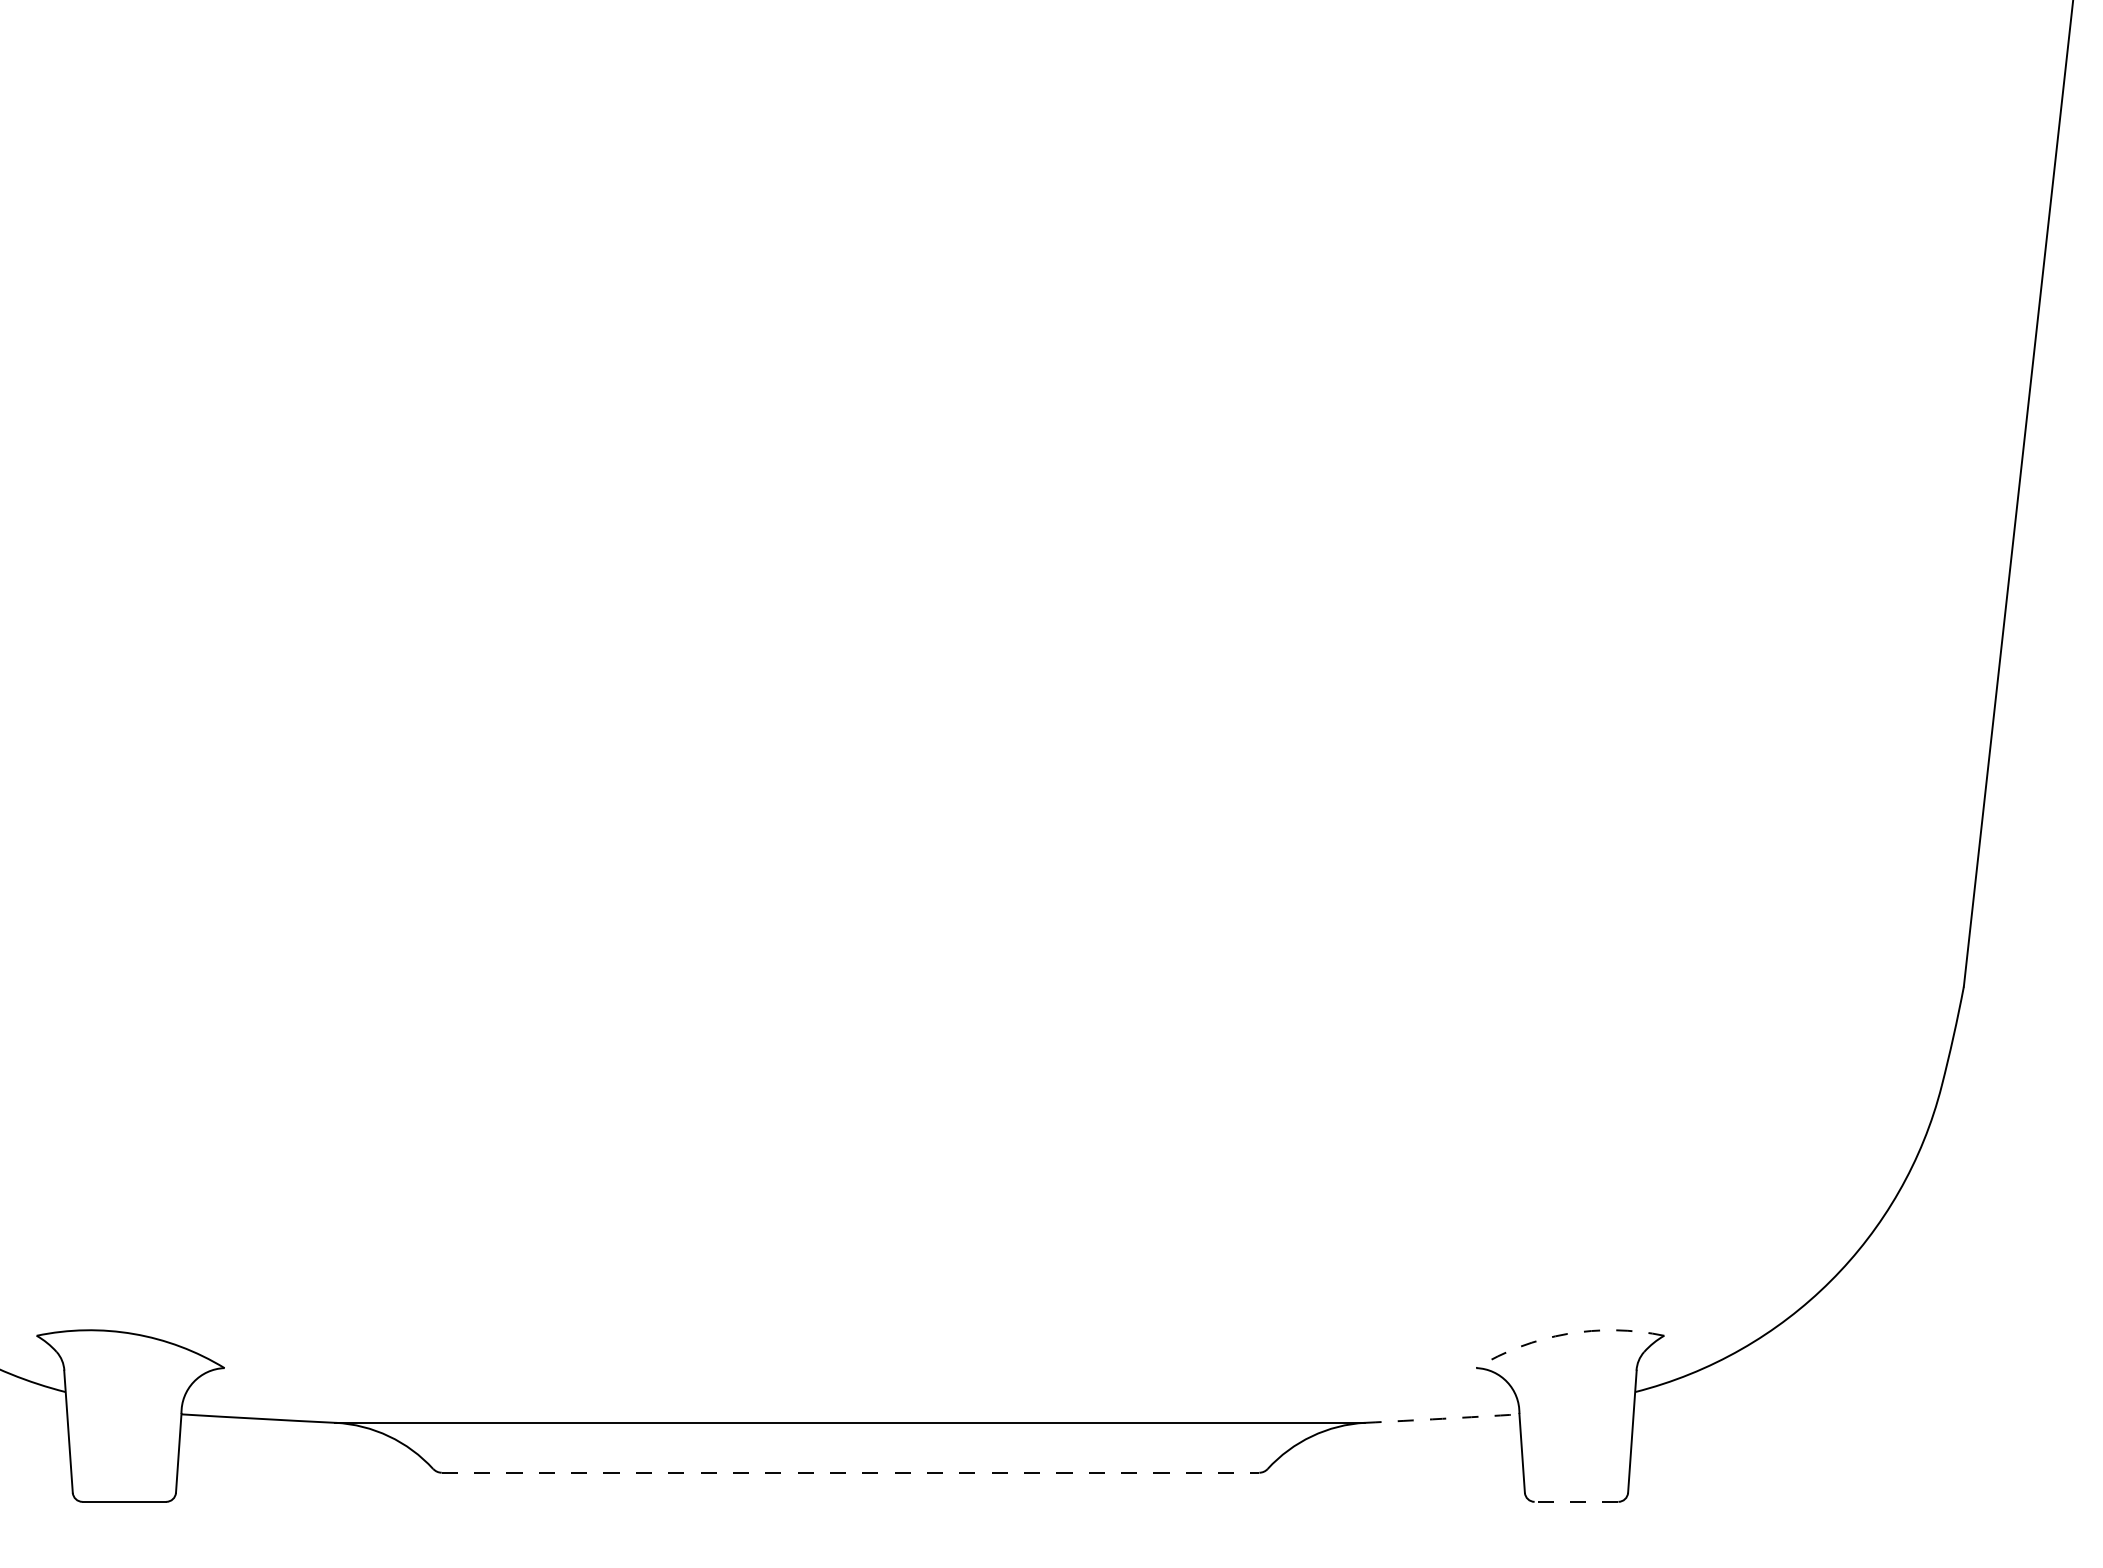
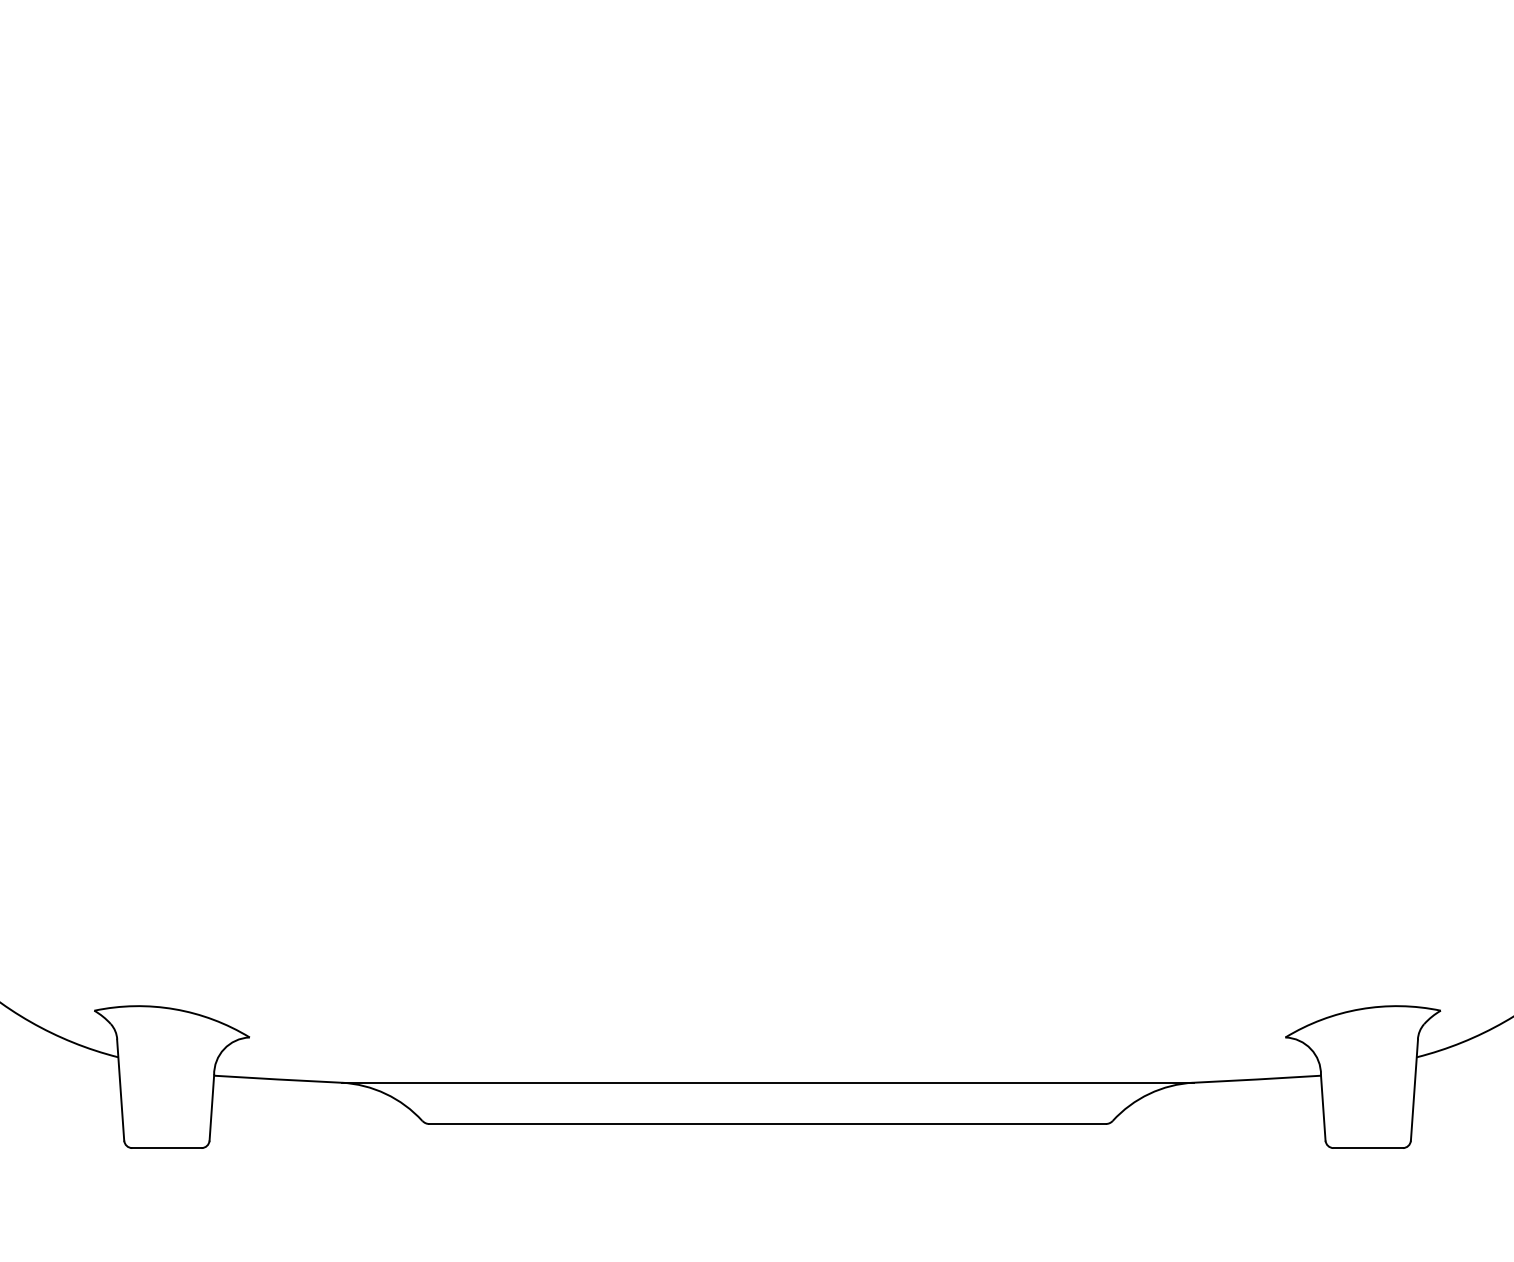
arc: (1567, 1334) -> (1360, 1009), dashed -> solid
arc: (1442, 1418) -> (1257, 1079), dashed -> solid
line: (850, 1472) -> (767, 1123), dashed -> solid
line: (1576, 1501) -> (1368, 1147), dashed -> solid

